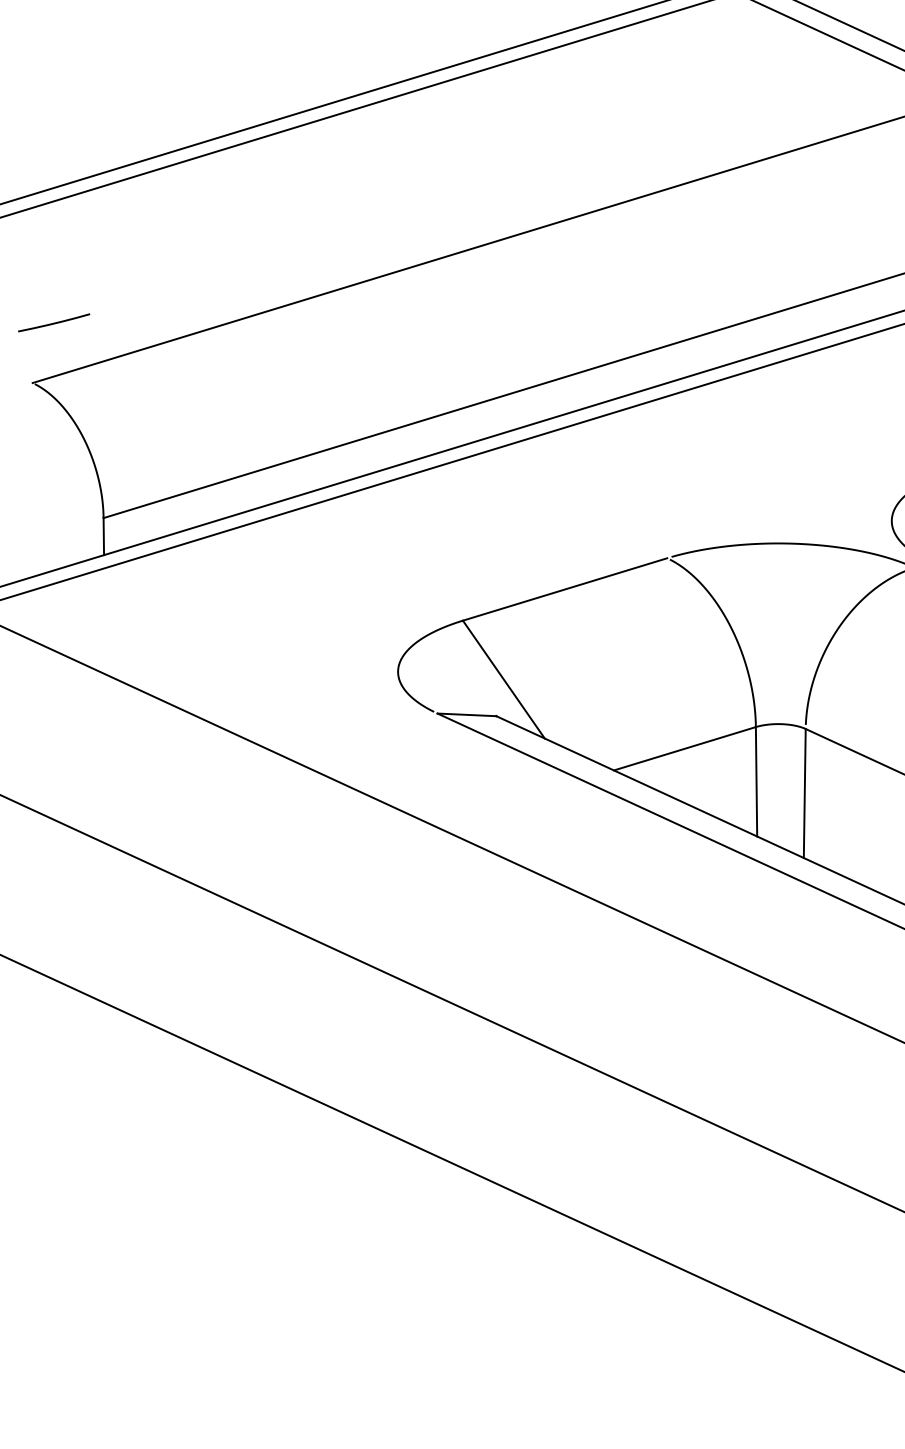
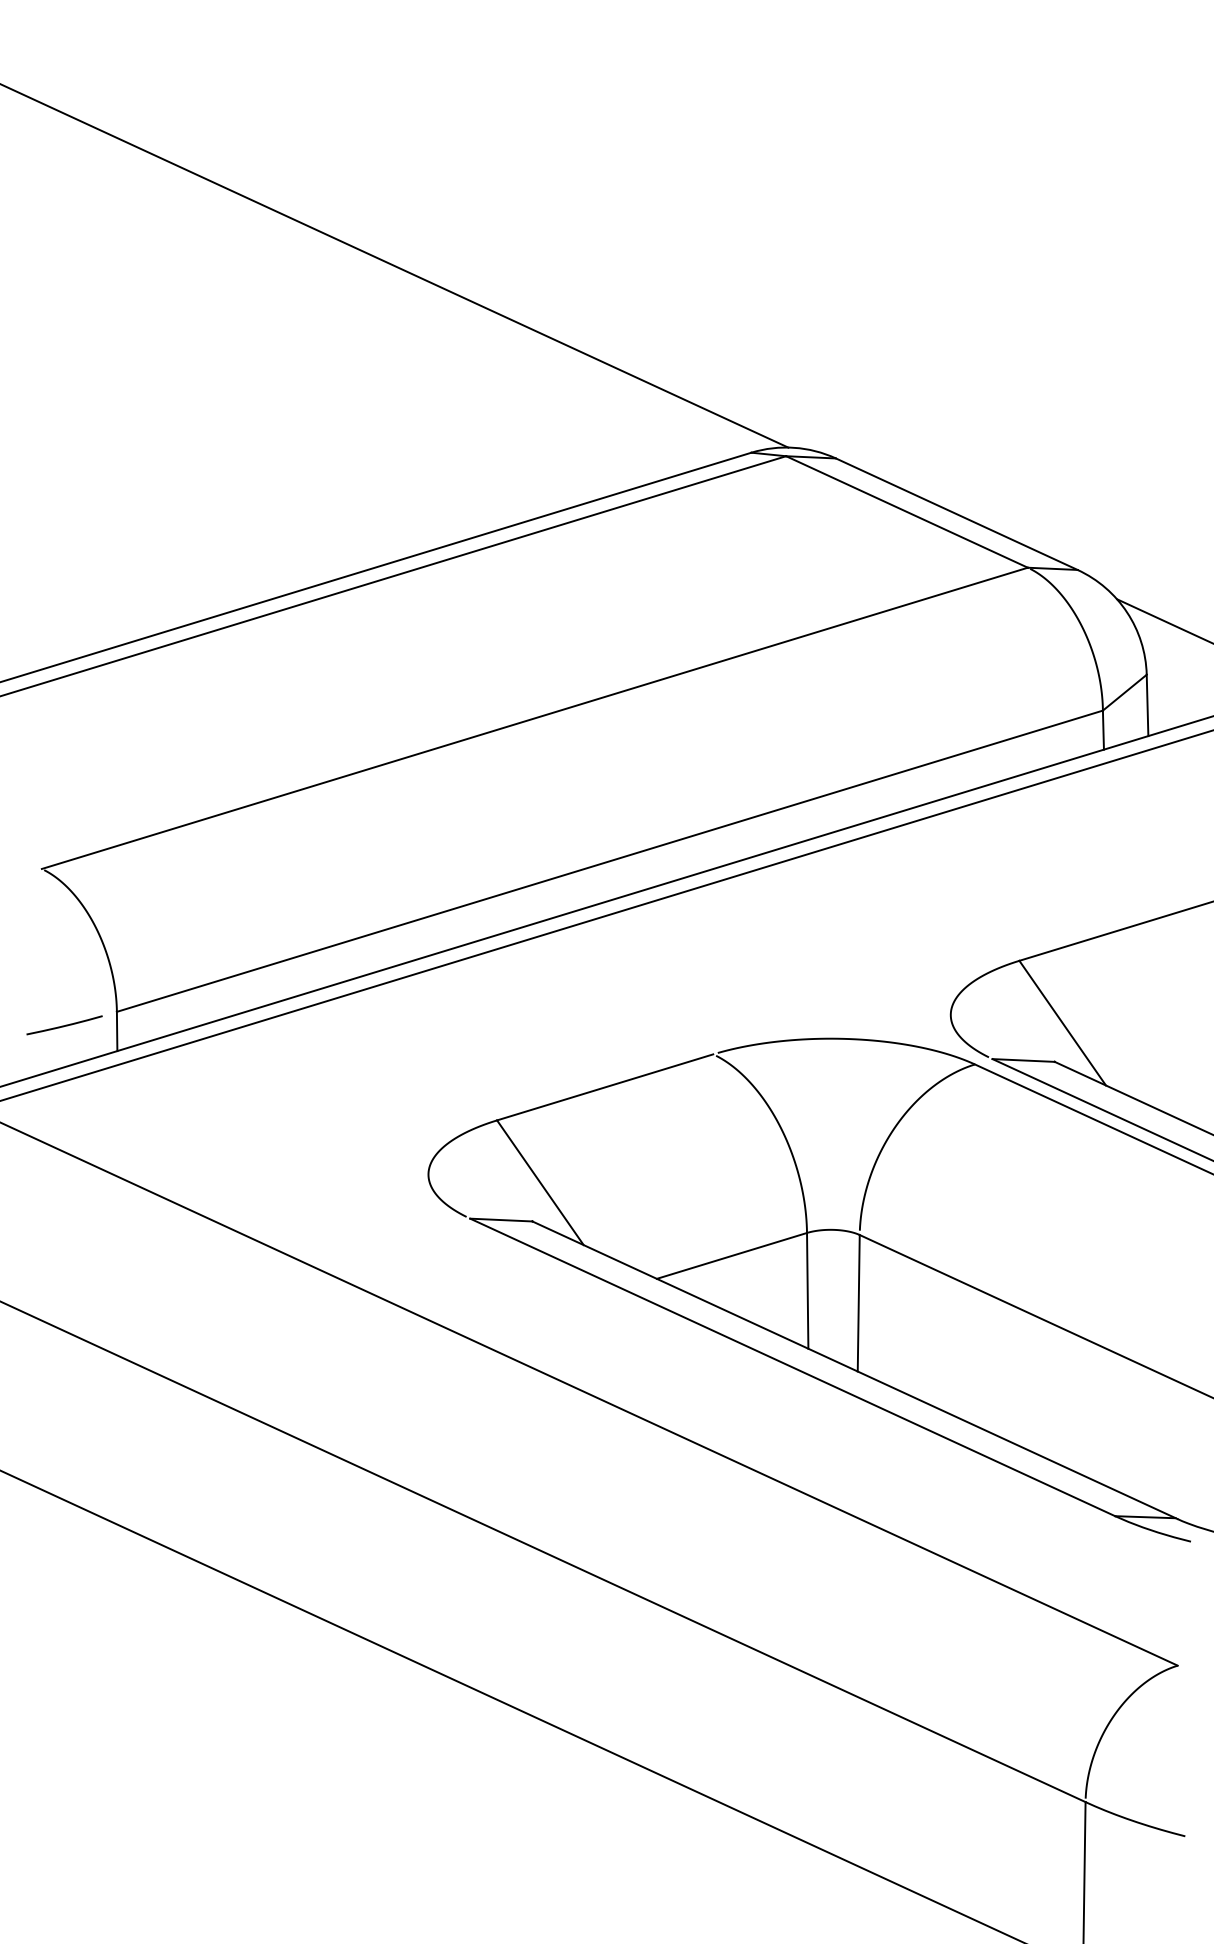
line: (54, 323) -> (64, 1025), moved

